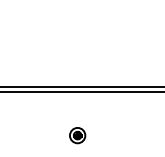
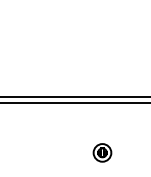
part: (77, 135) -> (102, 152), moved

